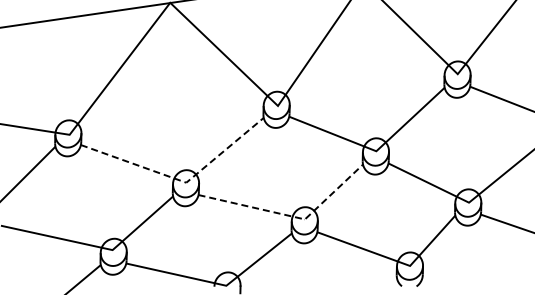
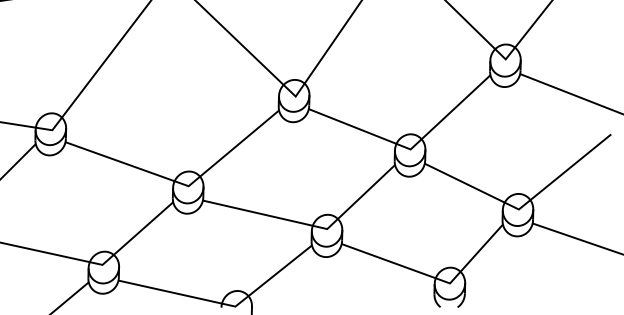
line: (182, 181) -> (184, 184), dashed -> solid
line: (291, 216) -> (311, 225), dashed -> solid

